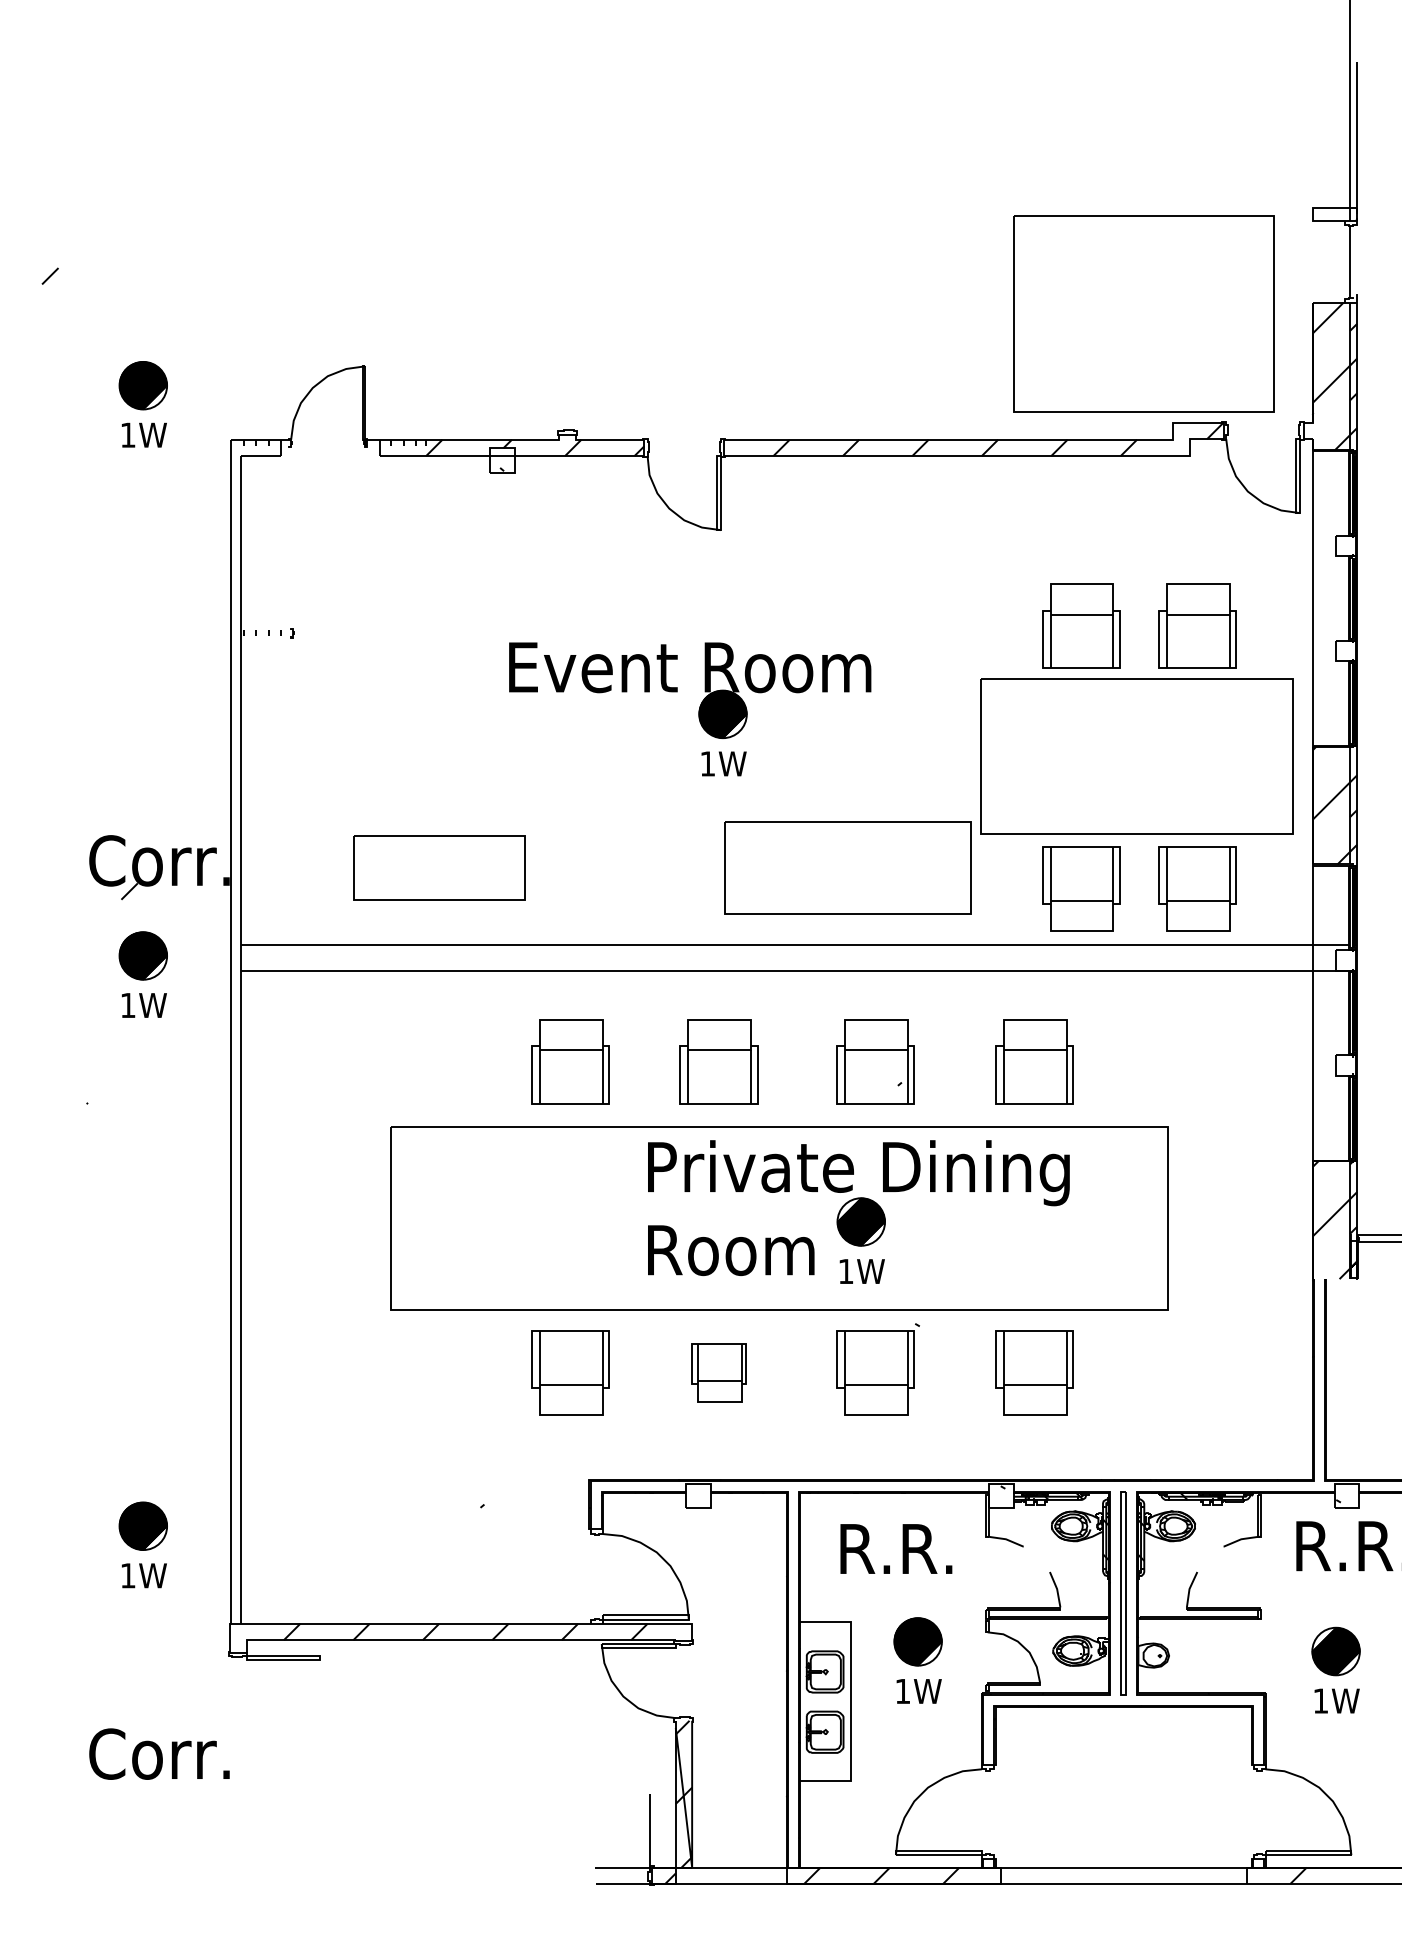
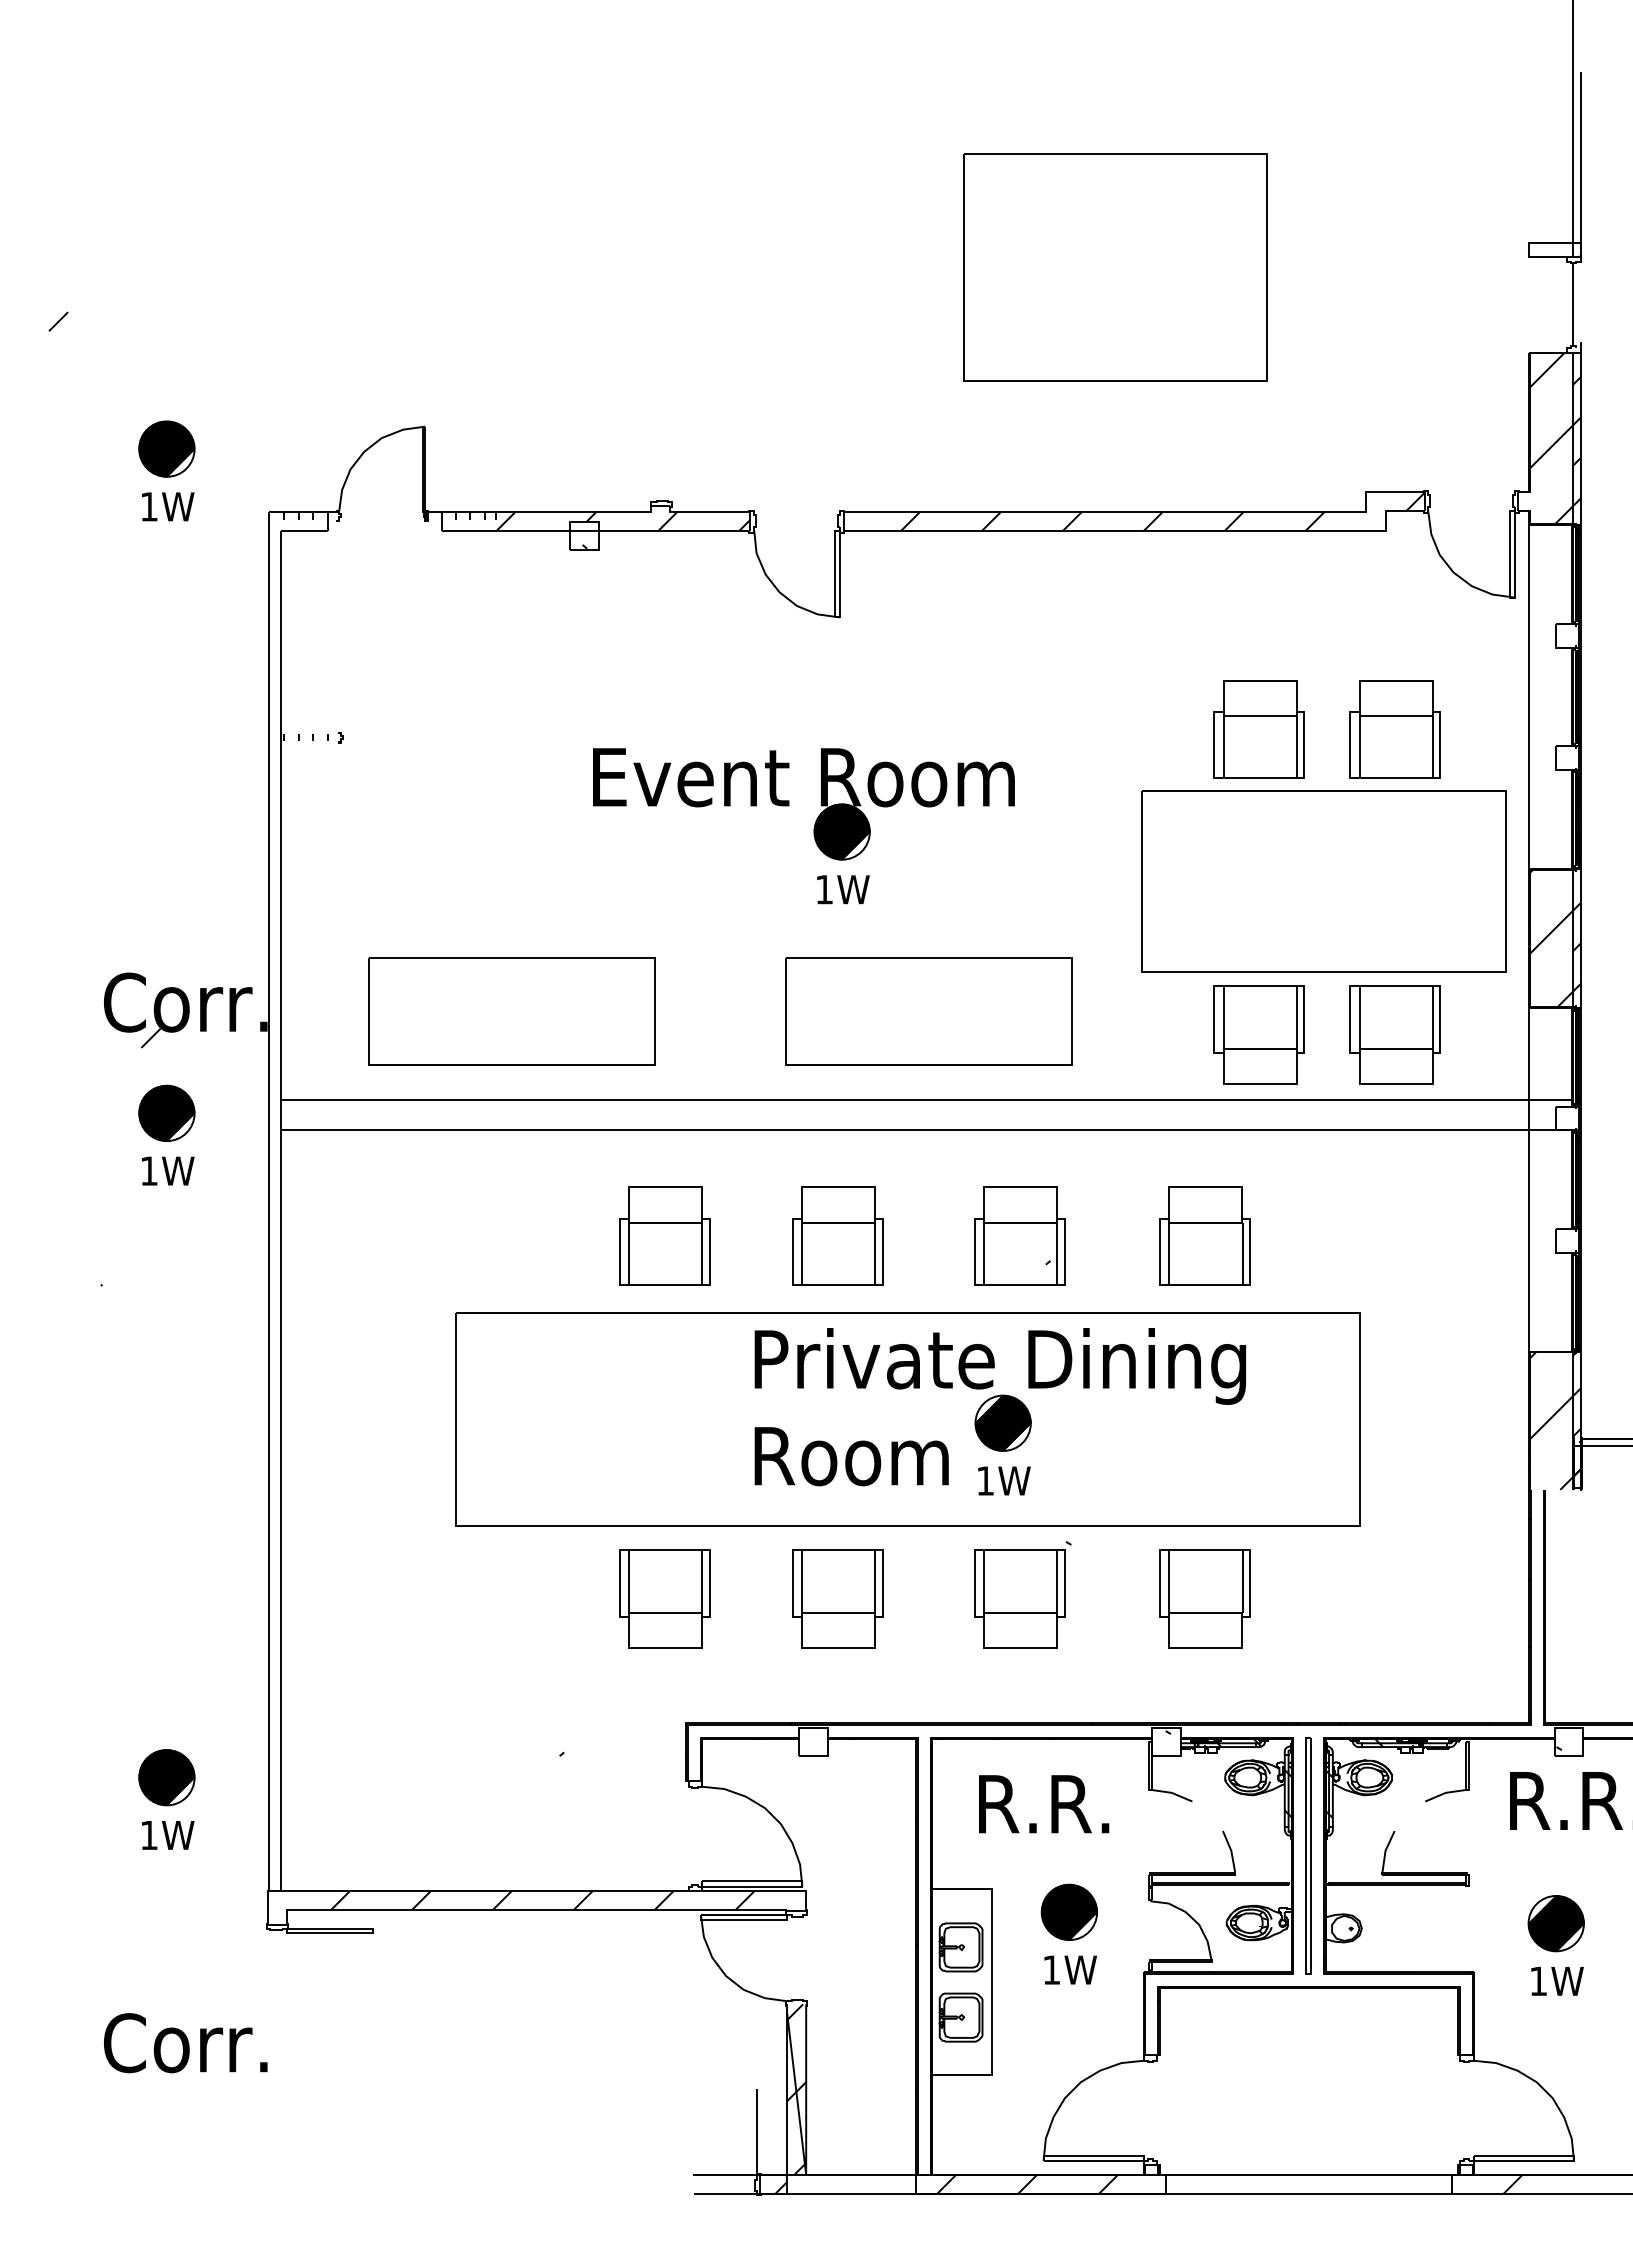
part: (1143, 313) -> (1115, 267), moved
part: (439, 868) -> (511, 1011), size x1.43
part: (847, 868) -> (928, 1011), moved
part: (719, 1372) -> (837, 1598), size x1.43

